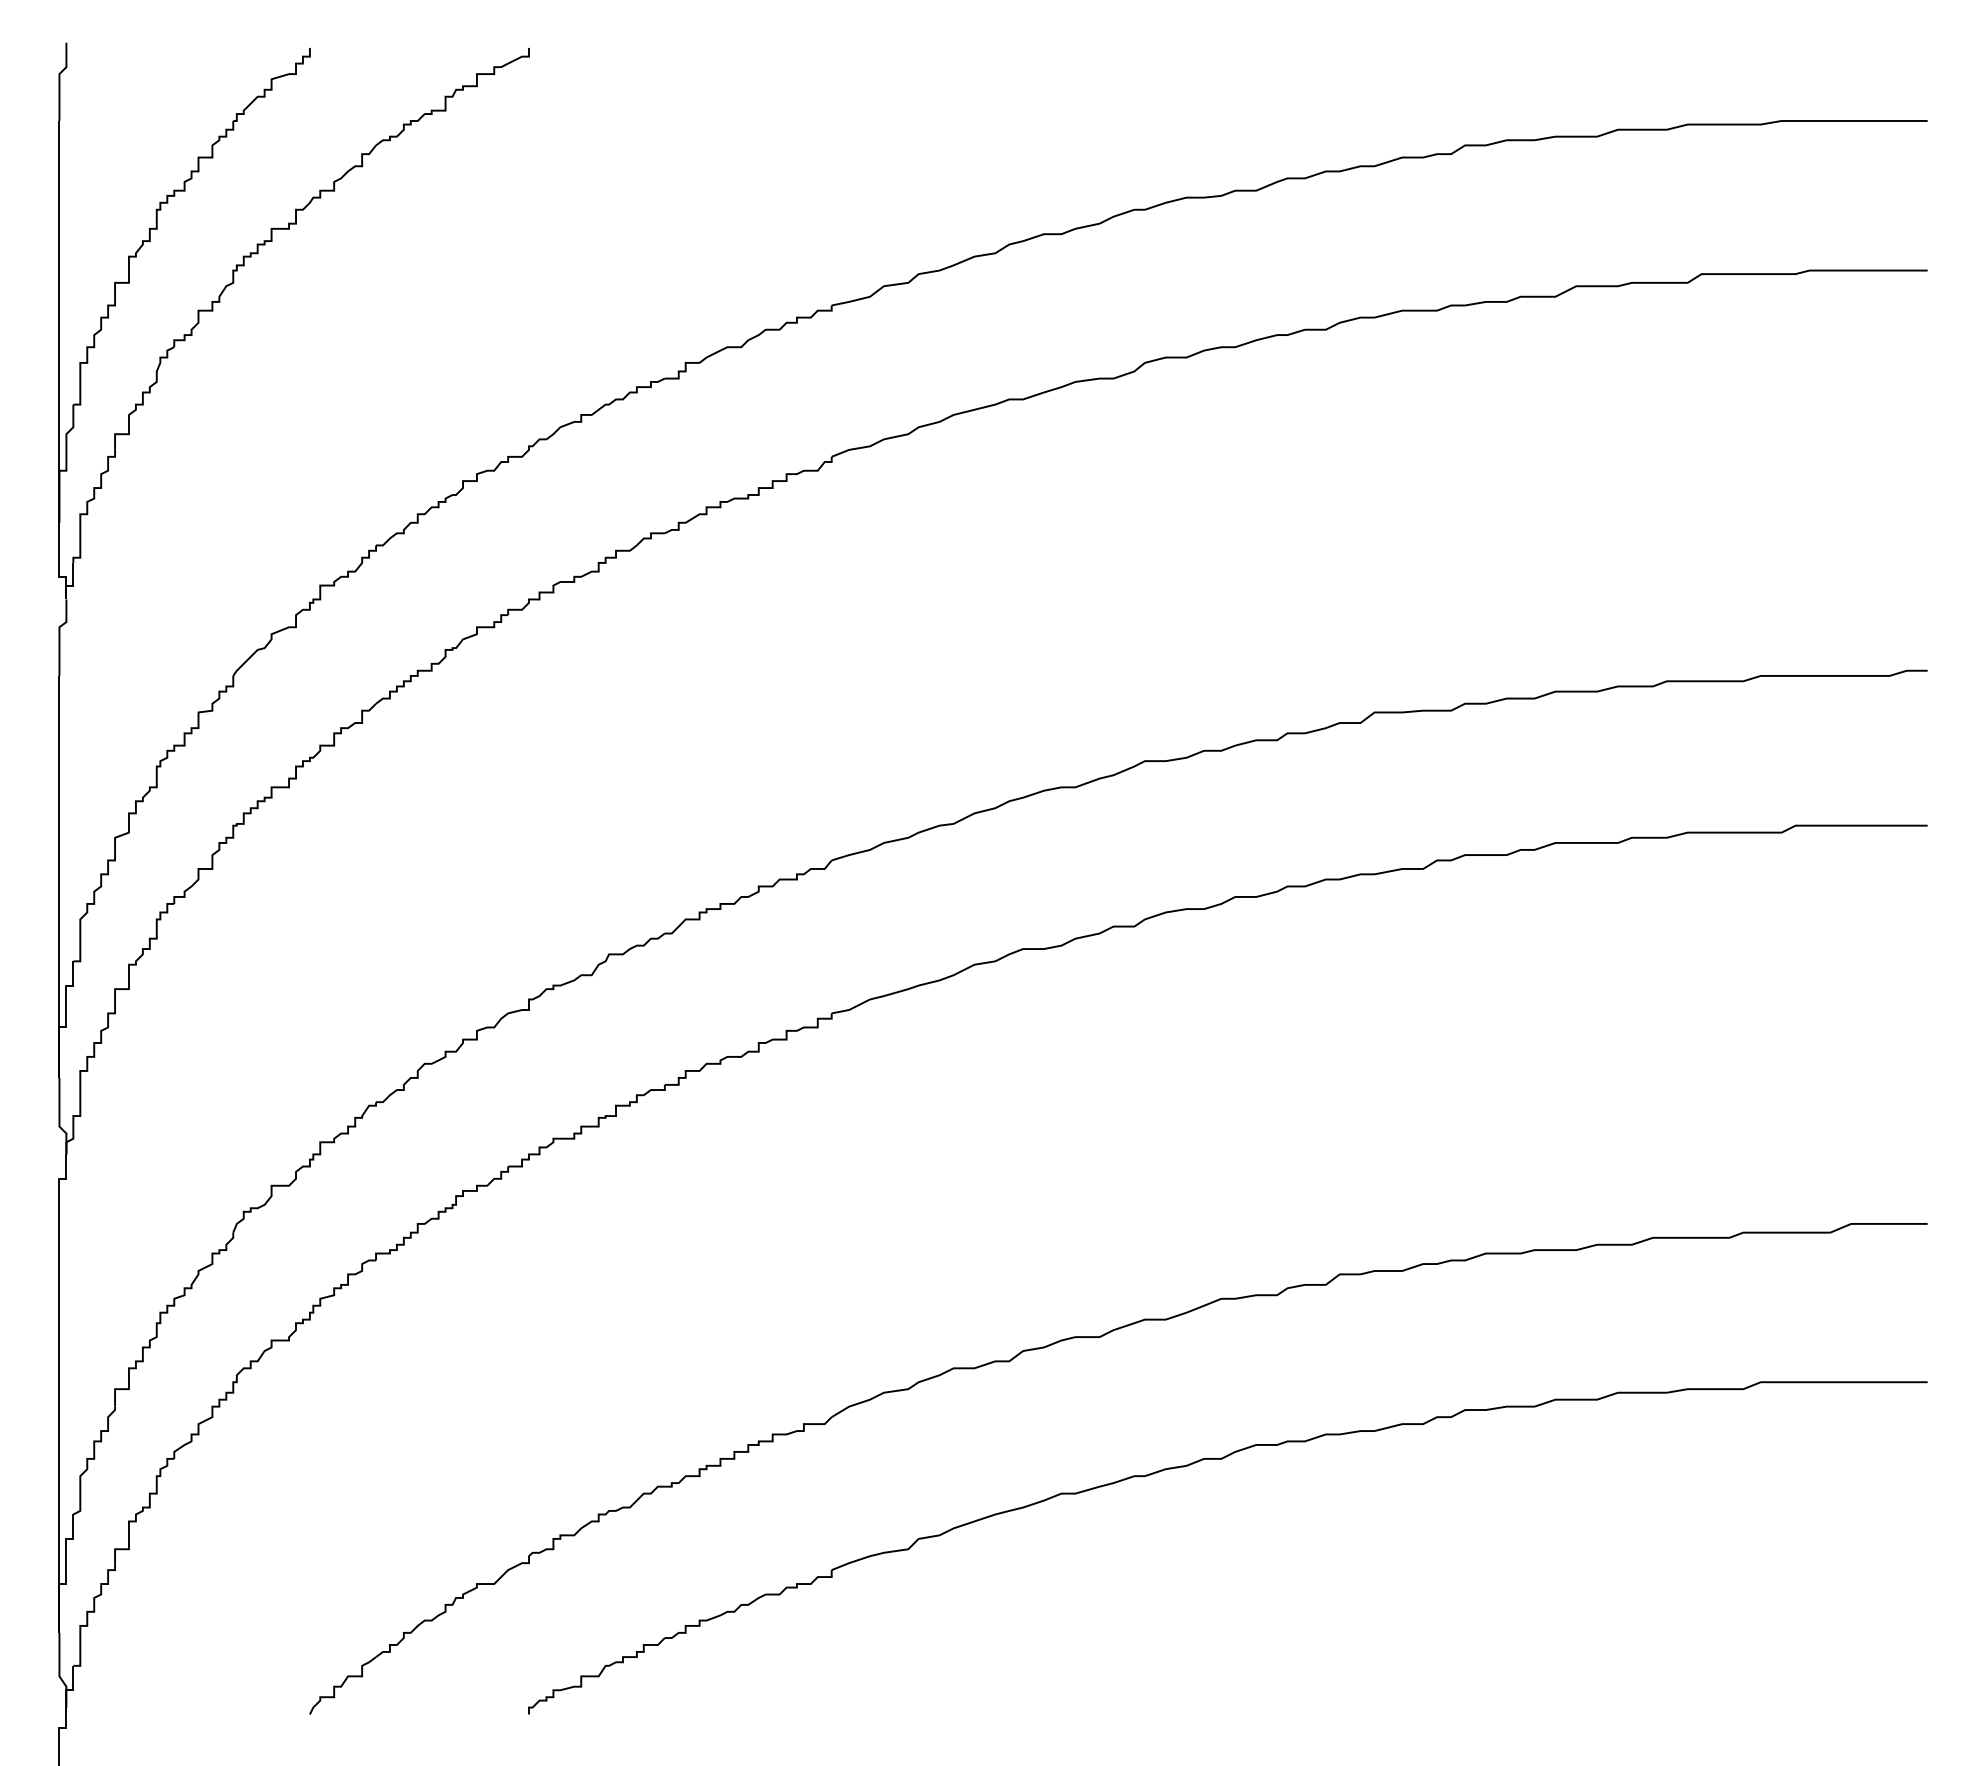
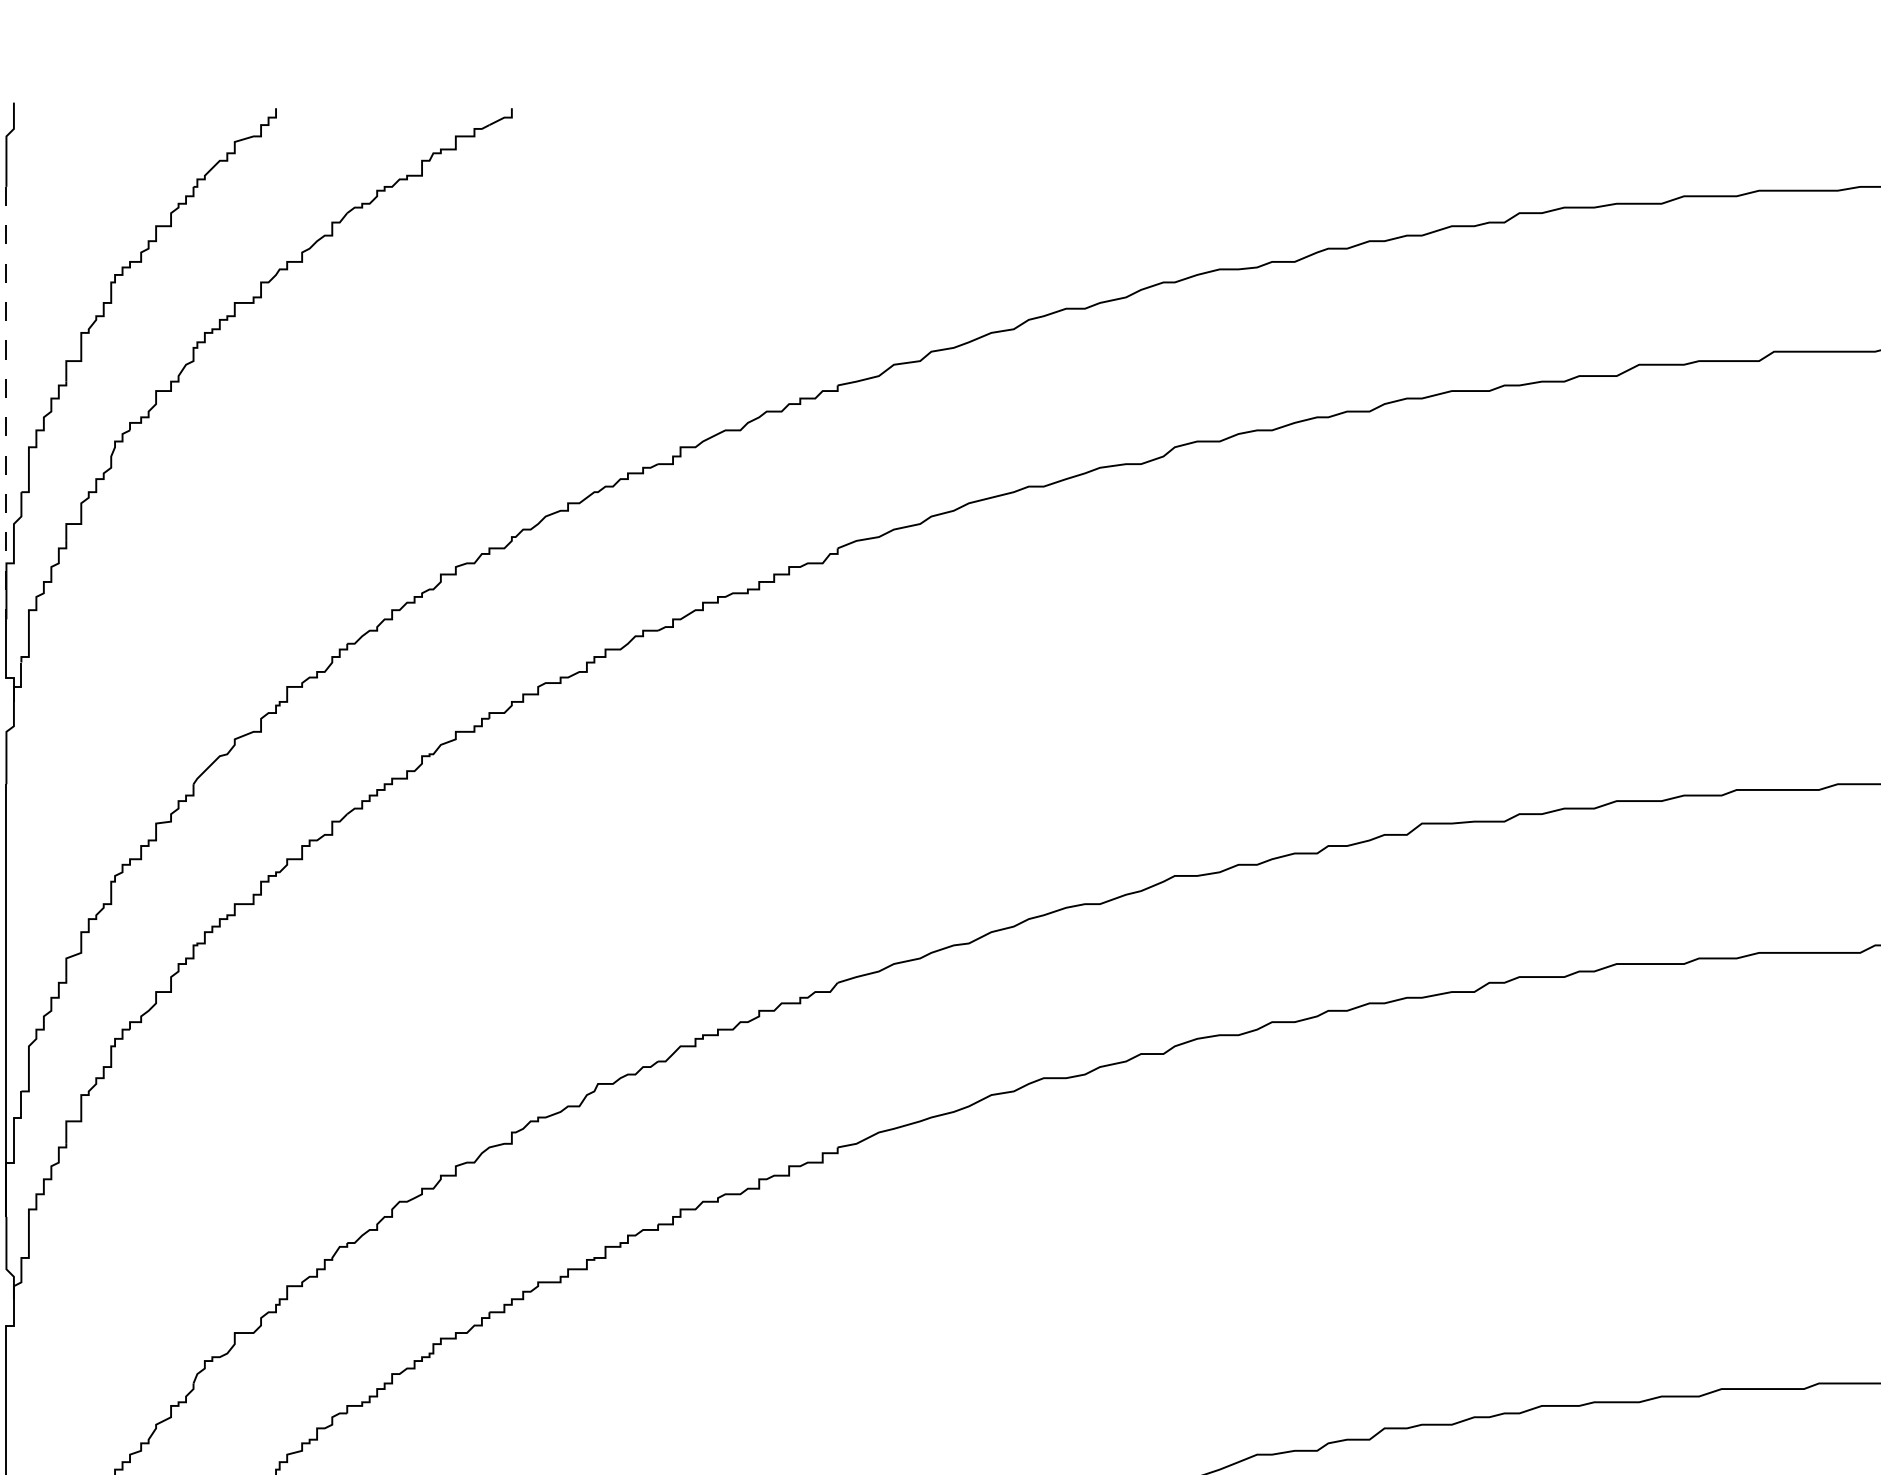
line: (59, 321) -> (6, 402), solid -> dashed

